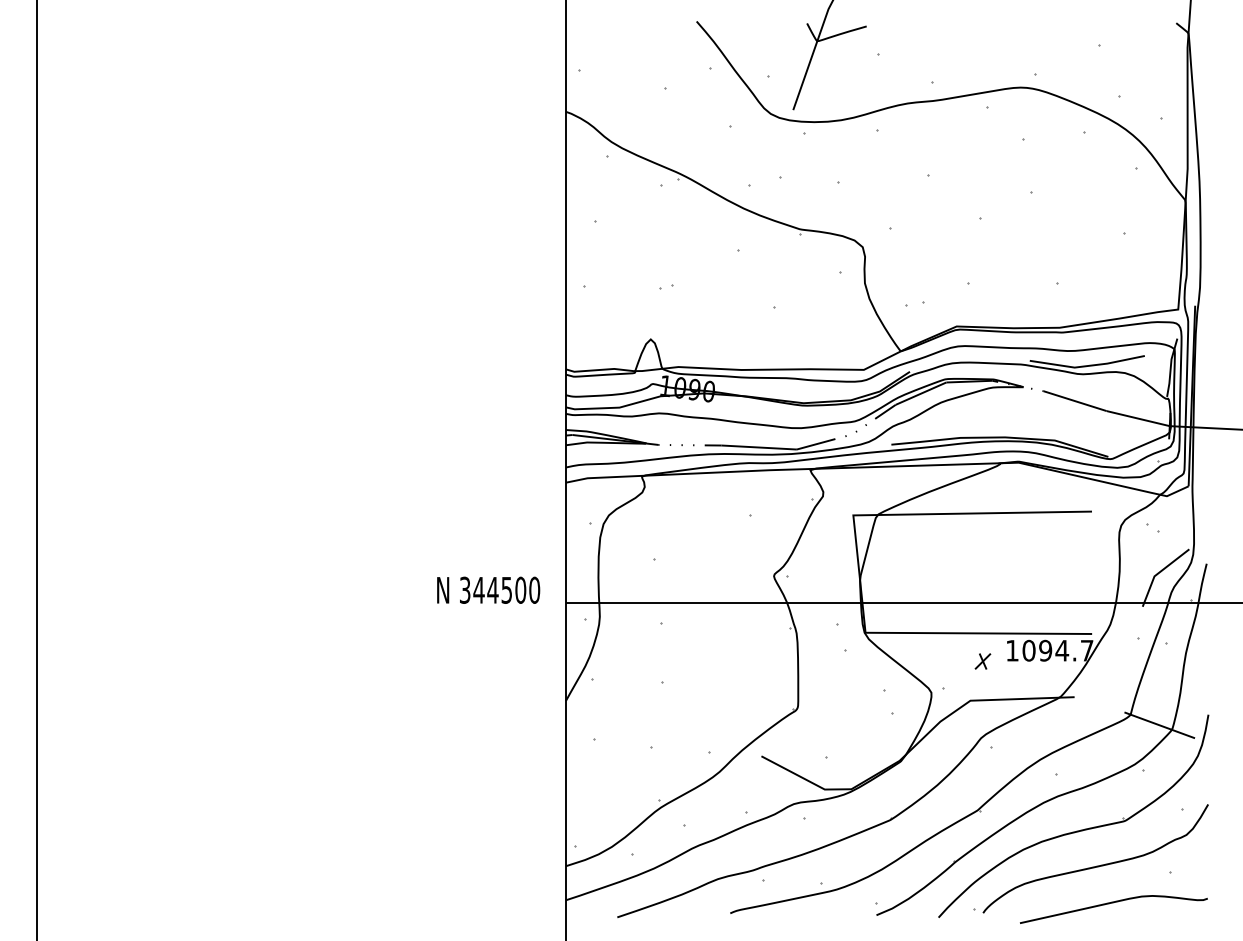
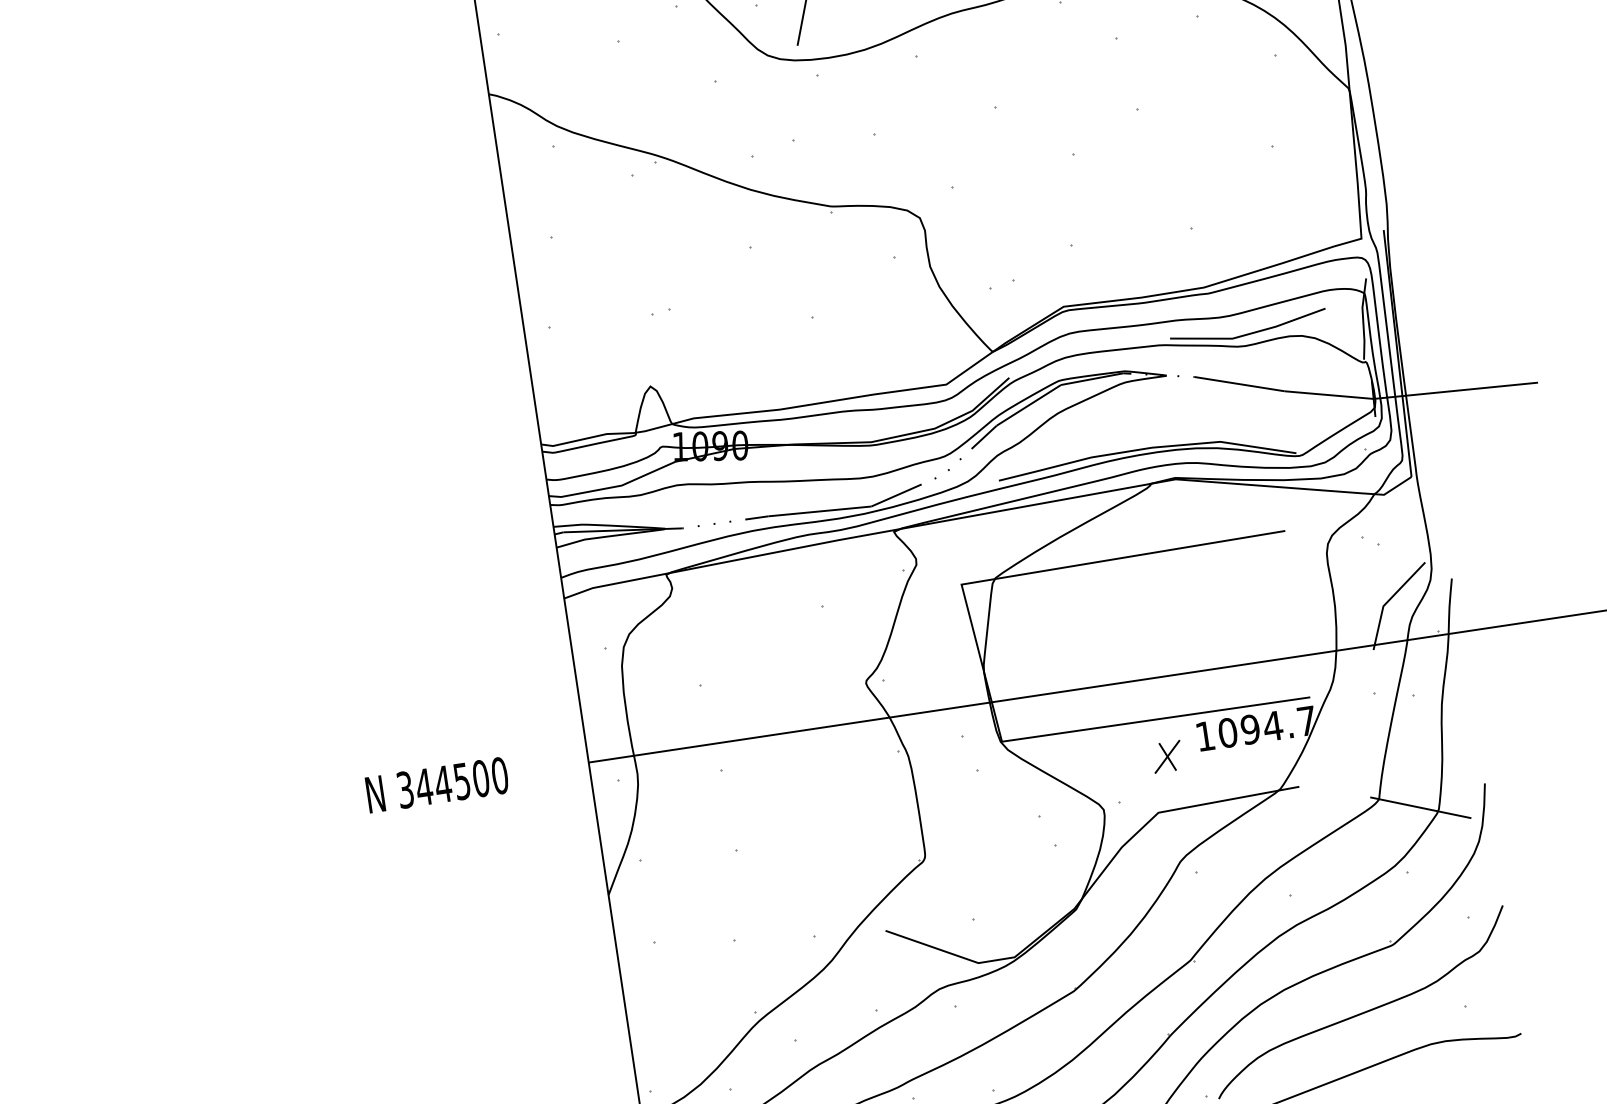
text: (488, 589) -> (436, 784), moved
part: (982, 661) -> (1166, 756), size x1.43

